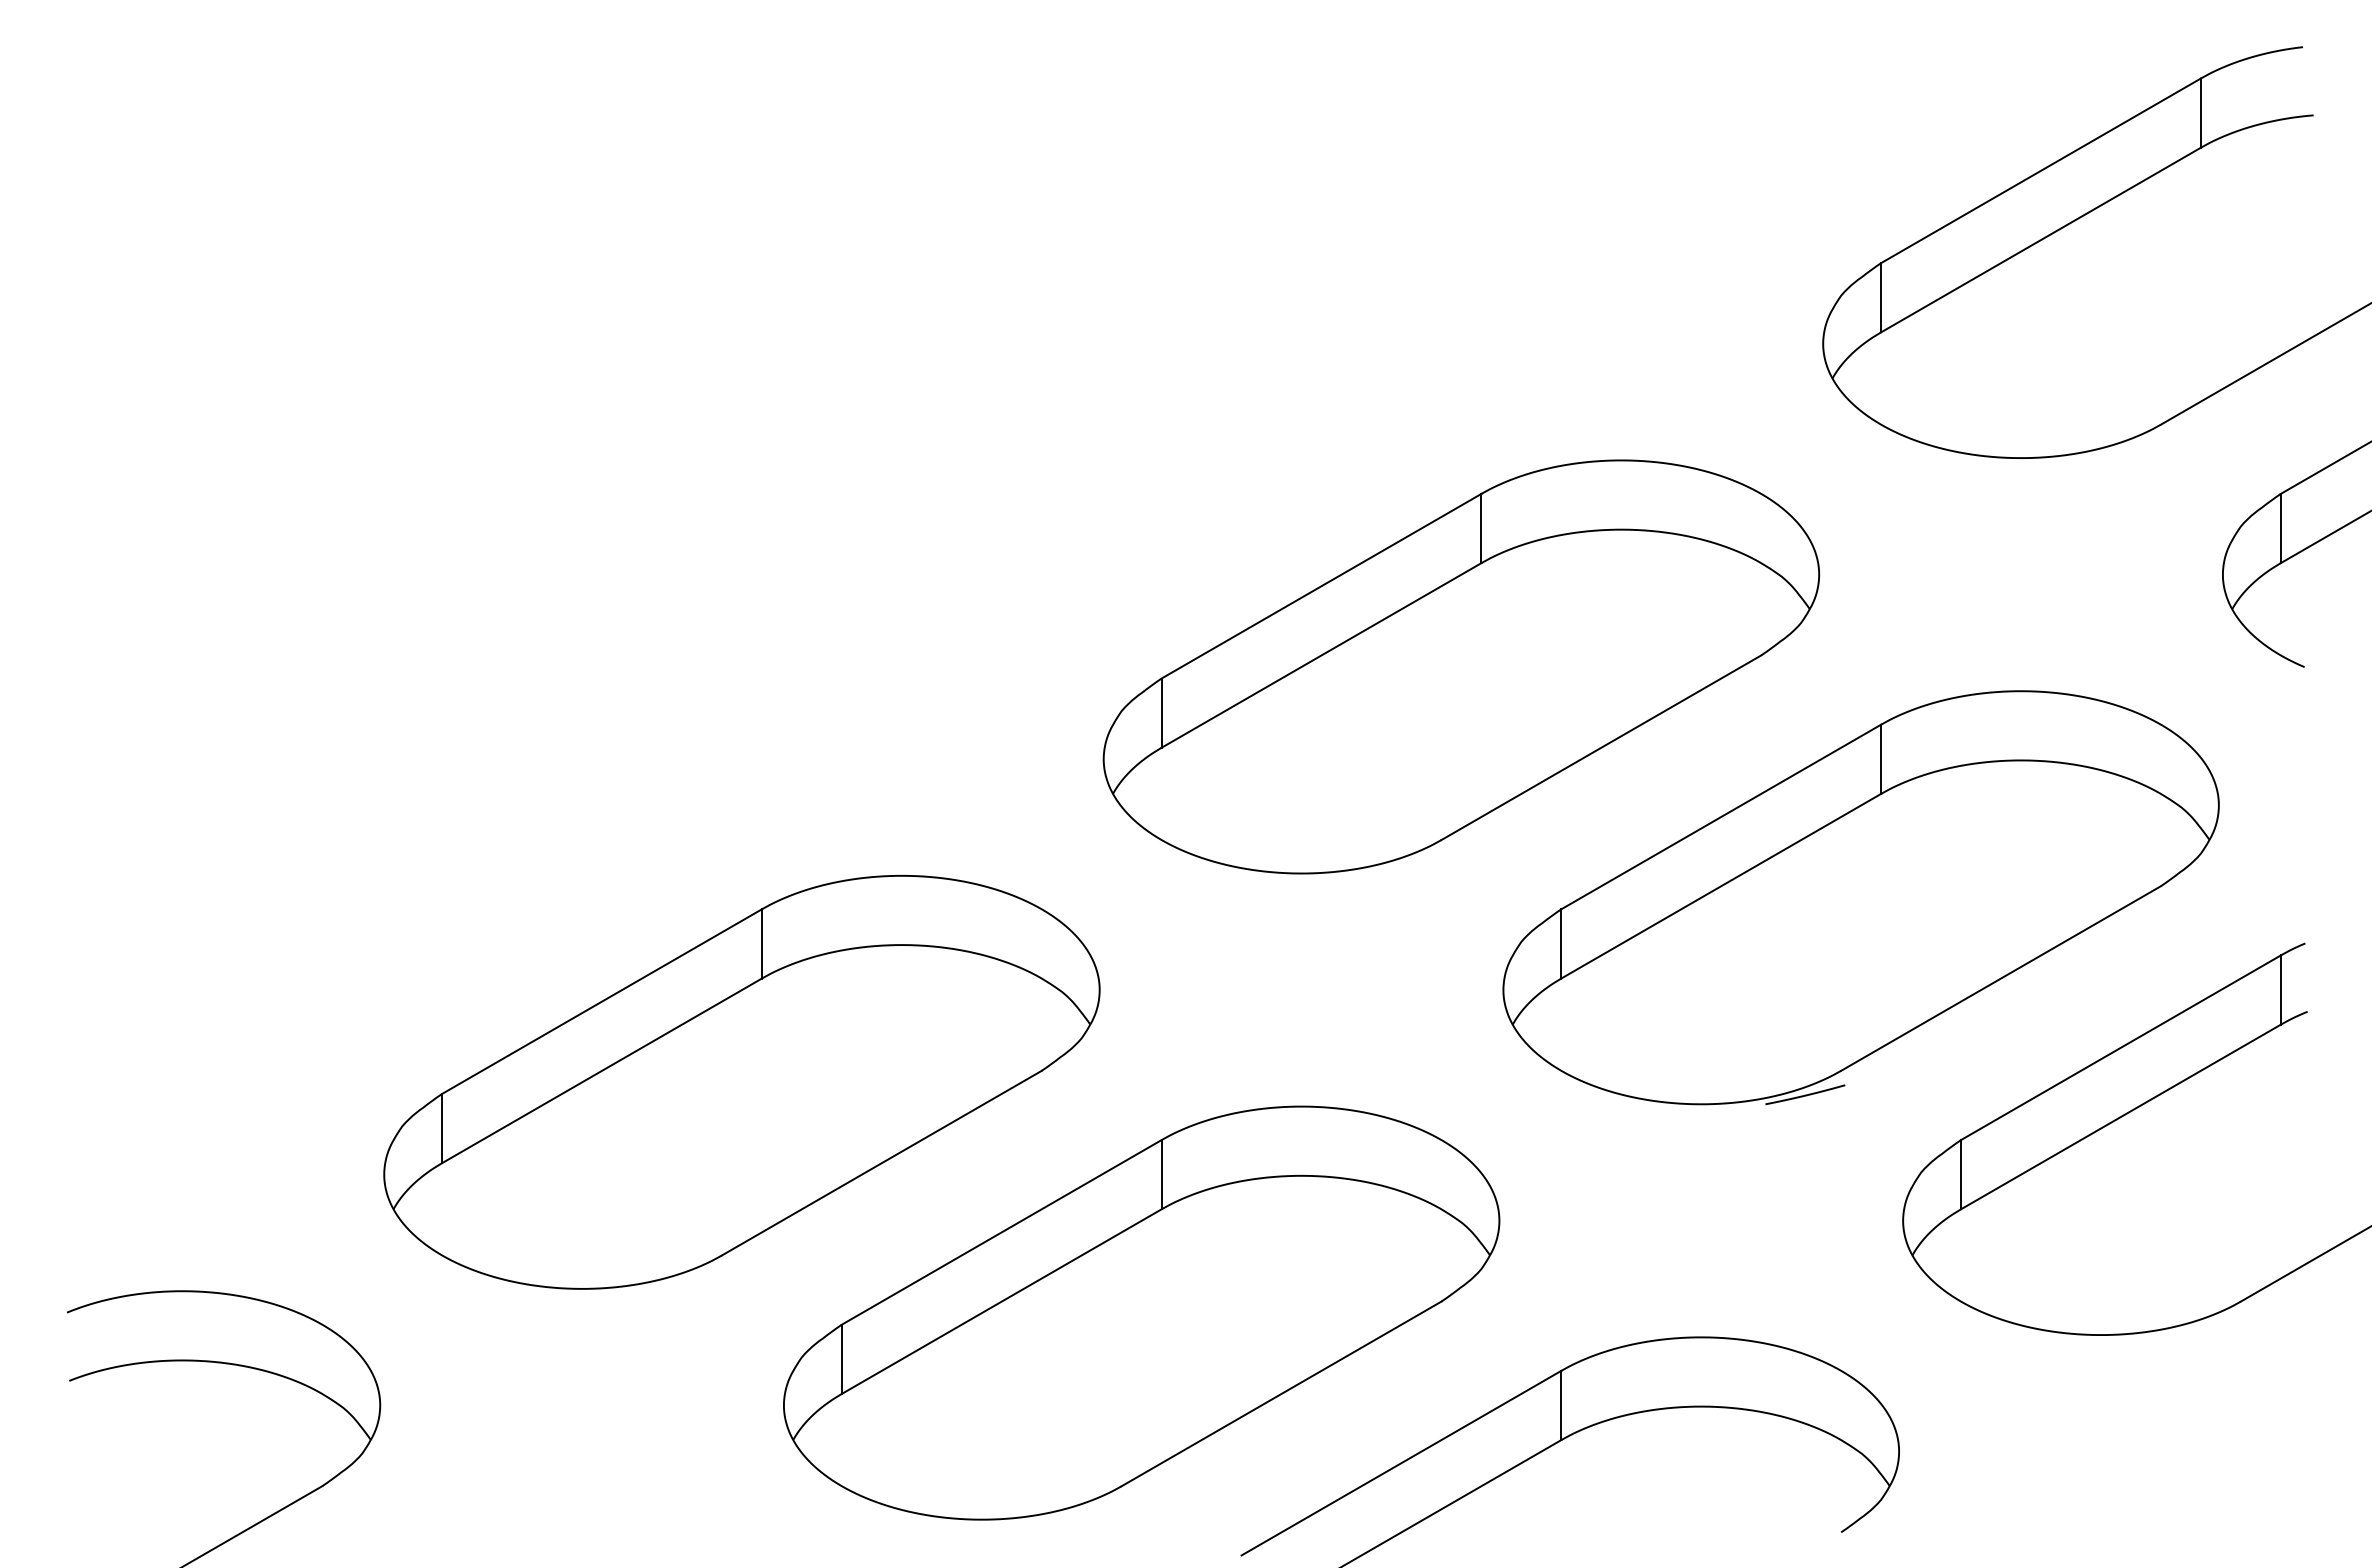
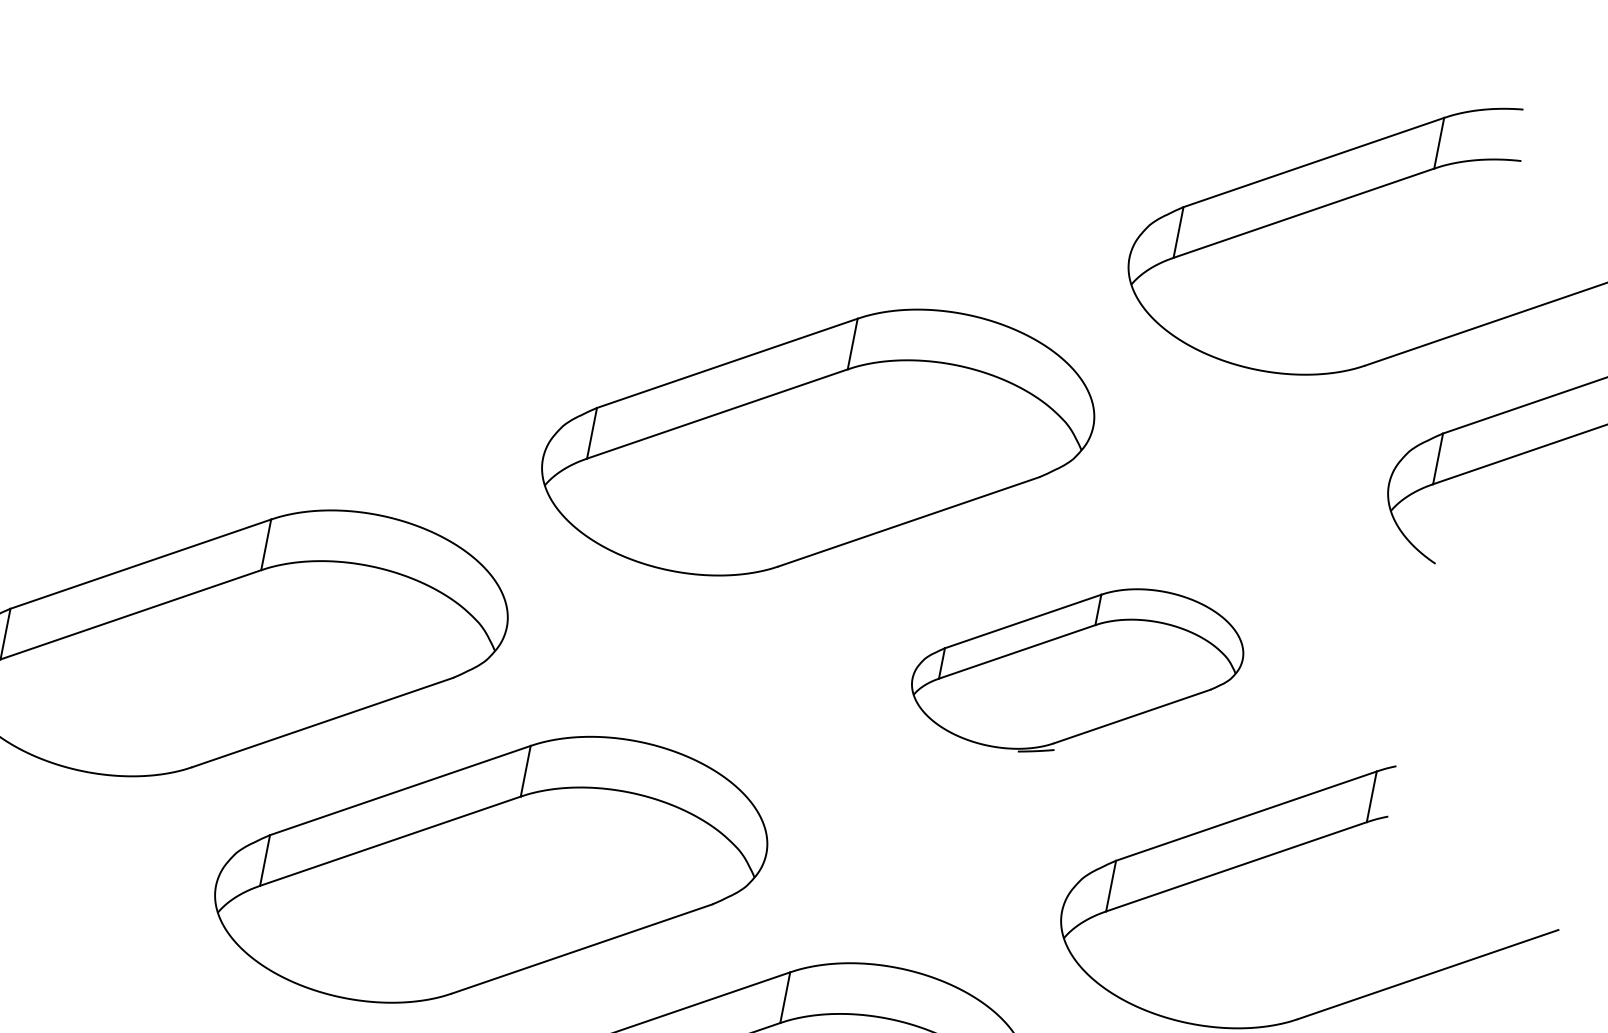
part: (1860, 897) -> (1077, 668), size x0.6

